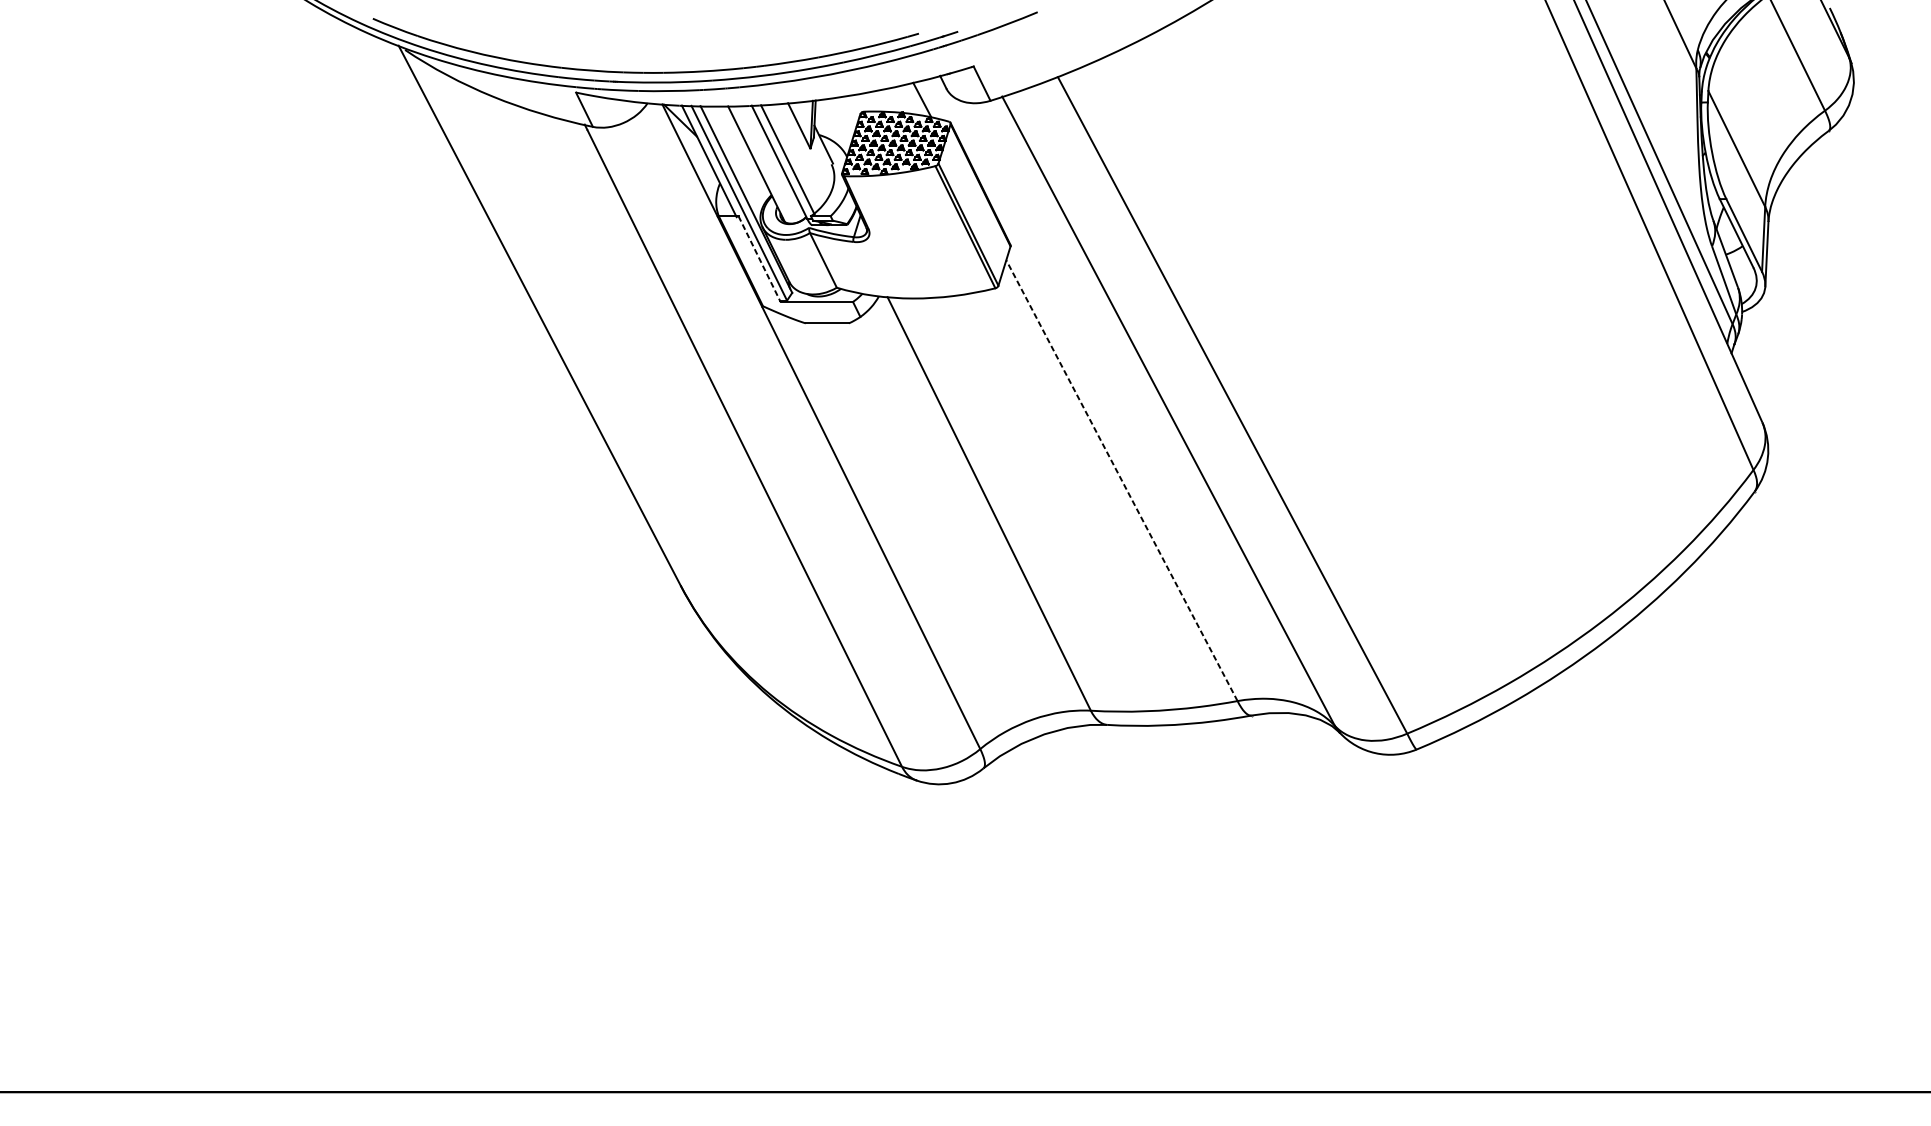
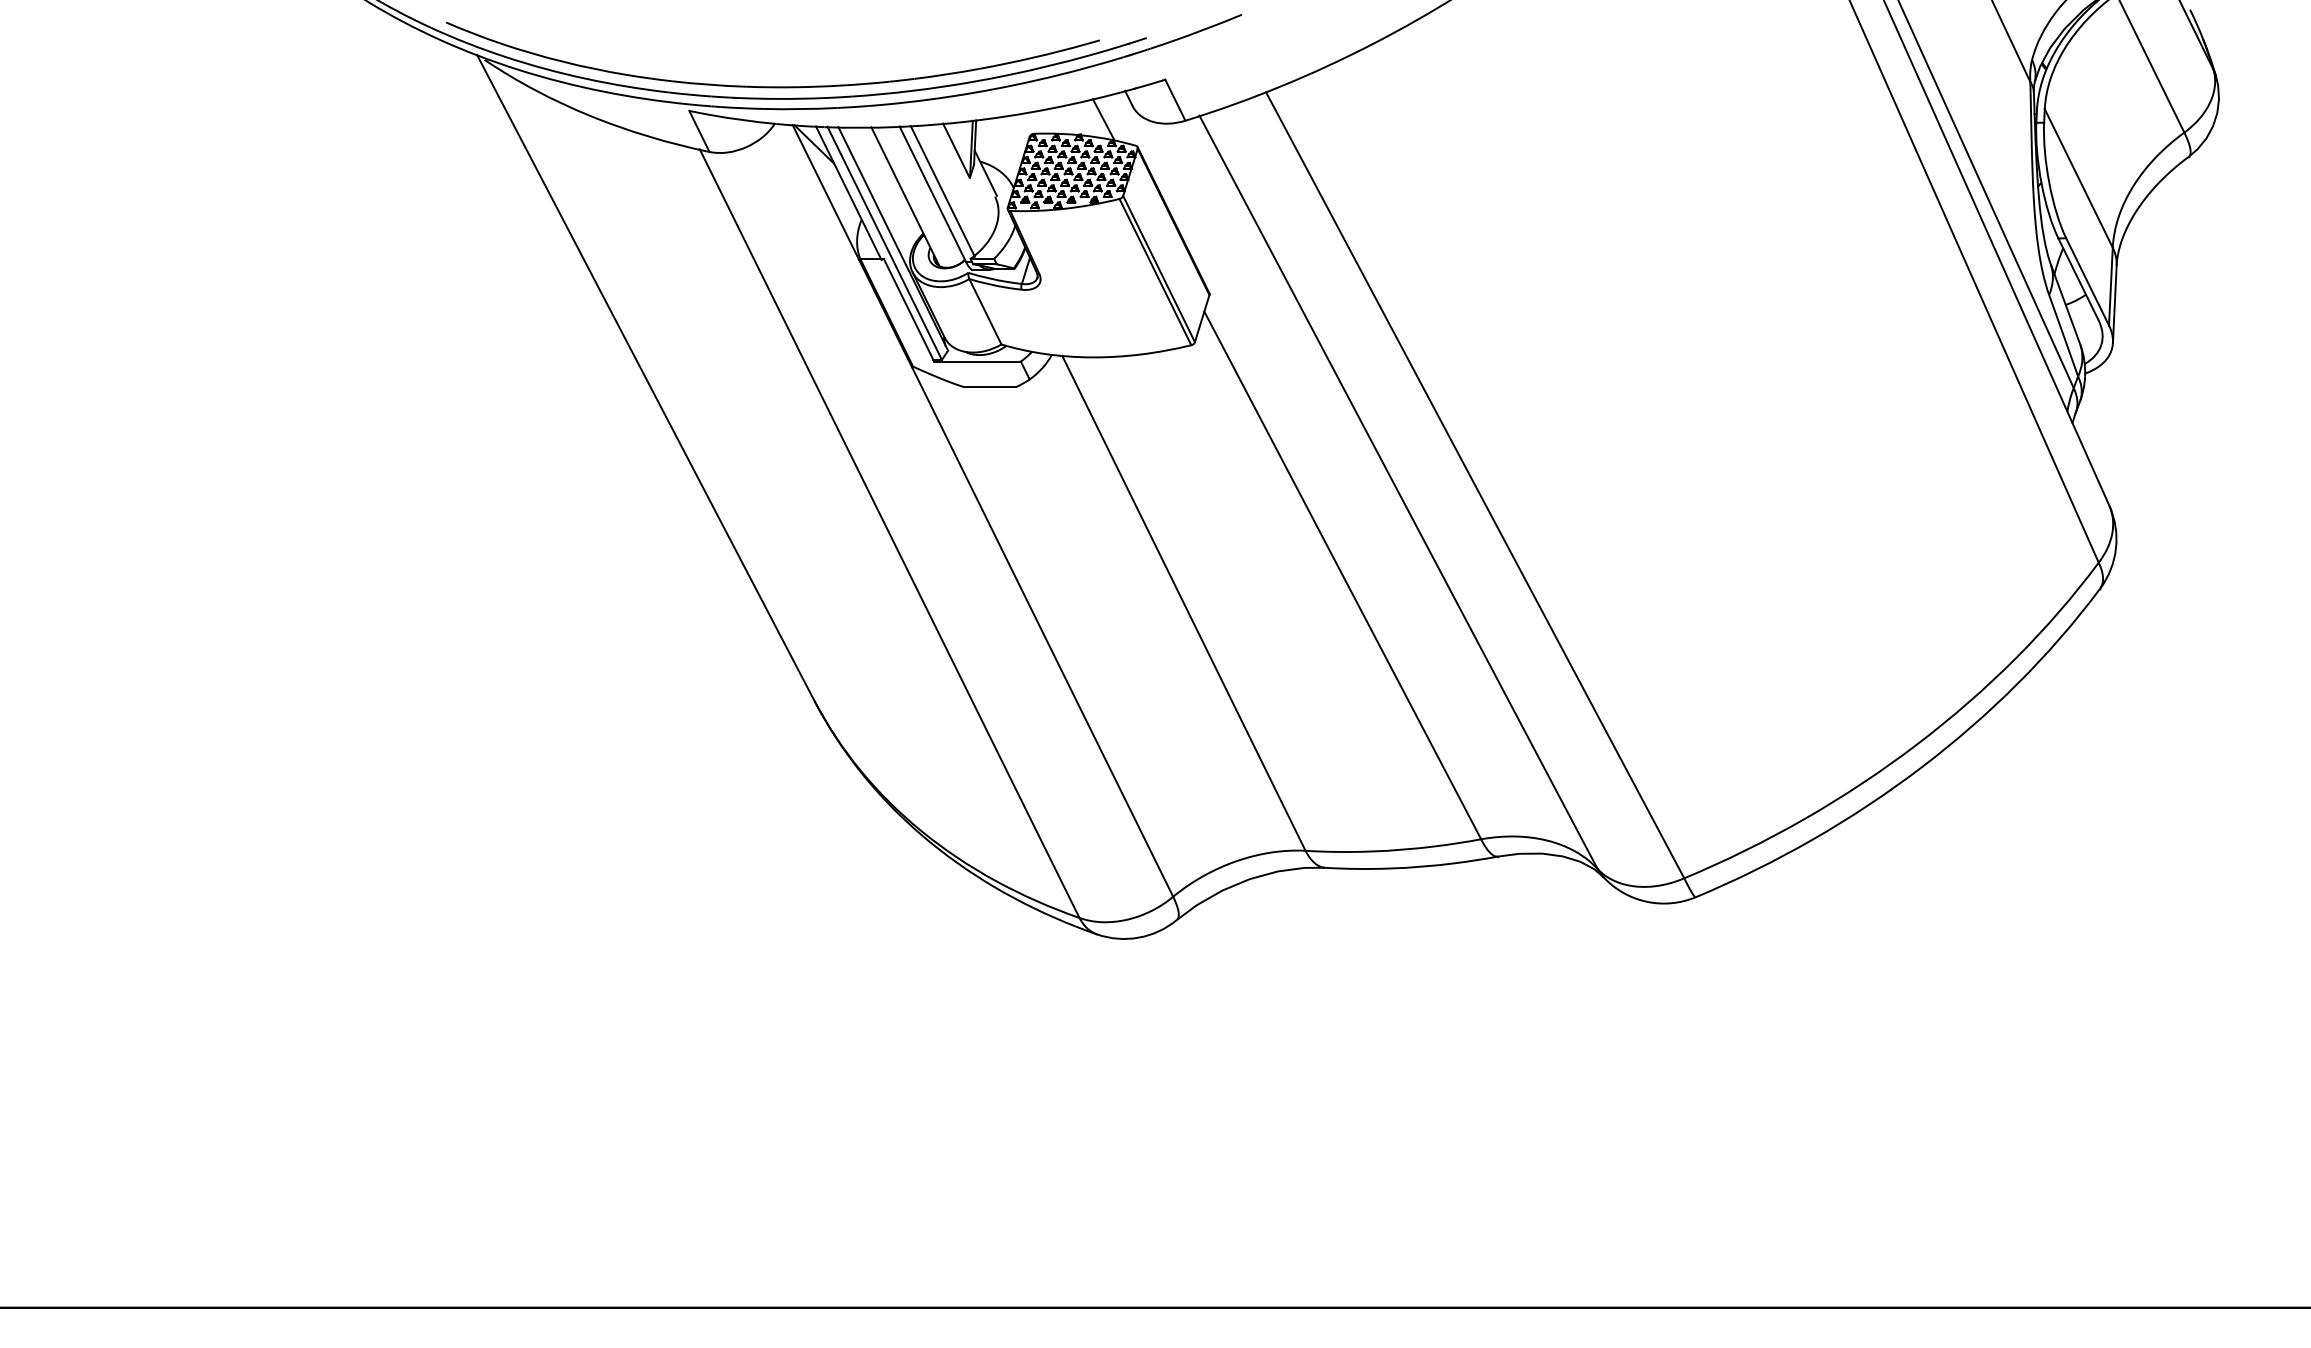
line: (759, 259) -> (909, 310), dashed -> solid
line: (1121, 480) -> (1342, 575), dashed -> solid

